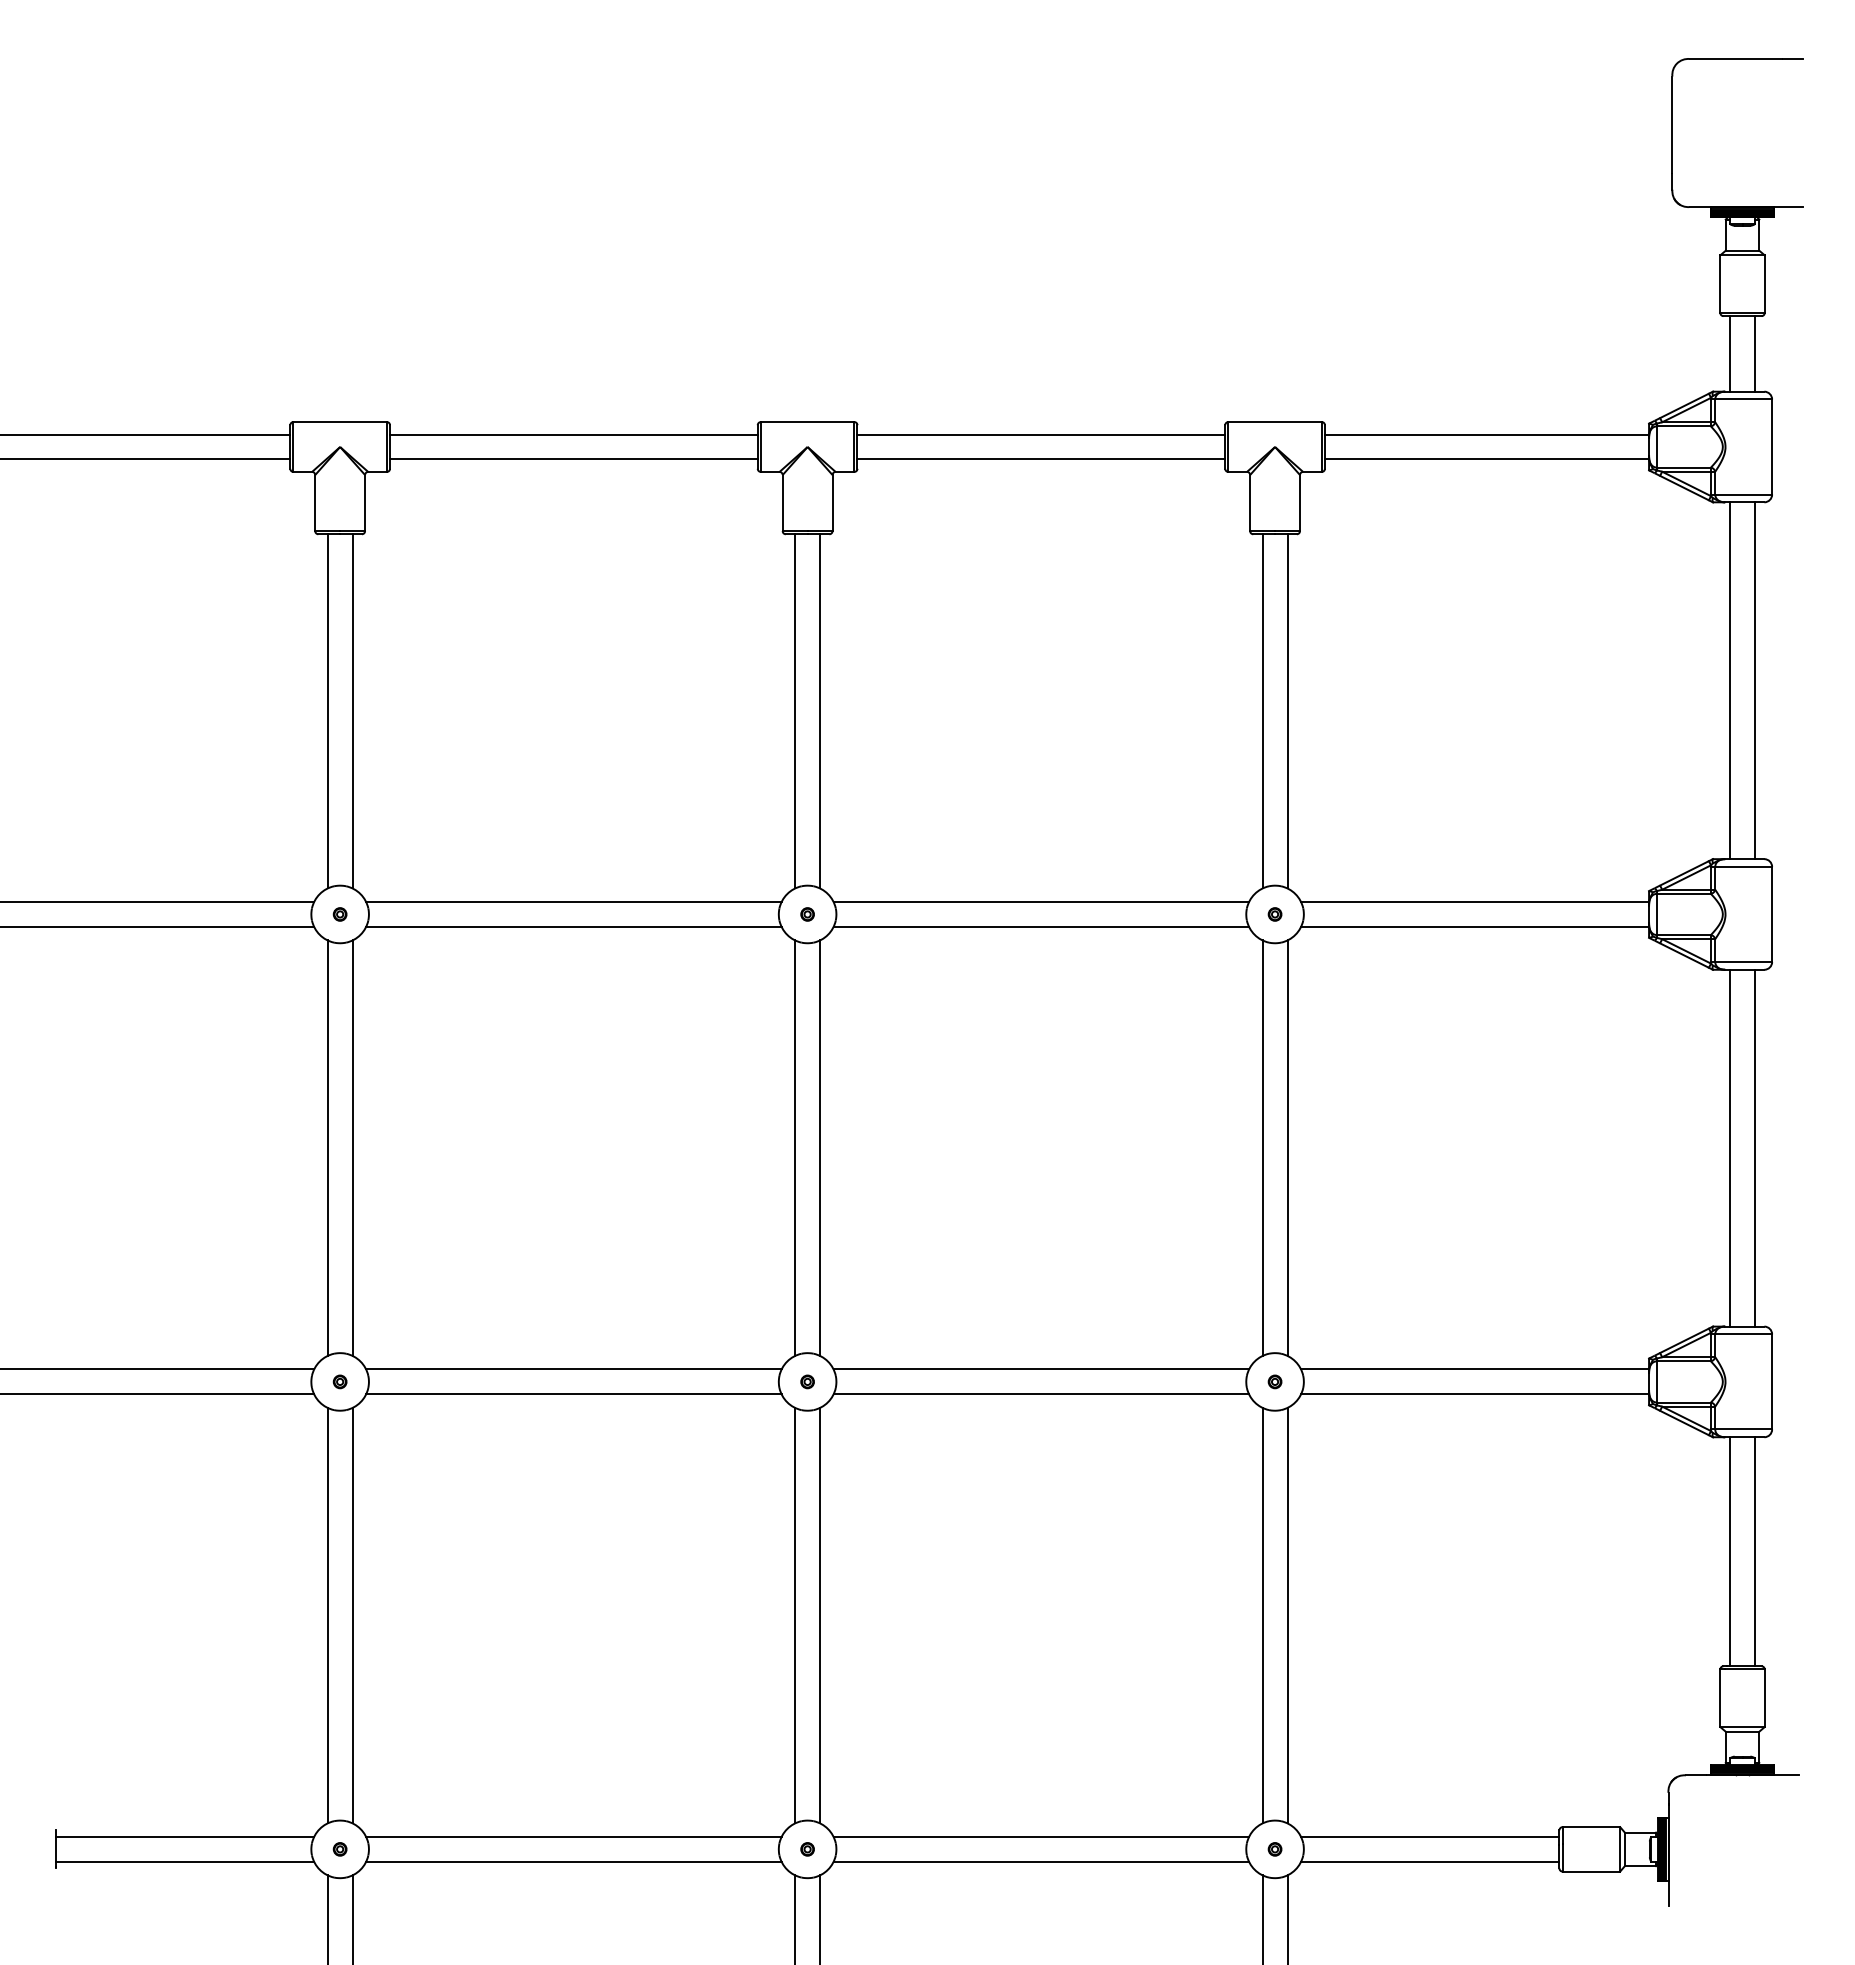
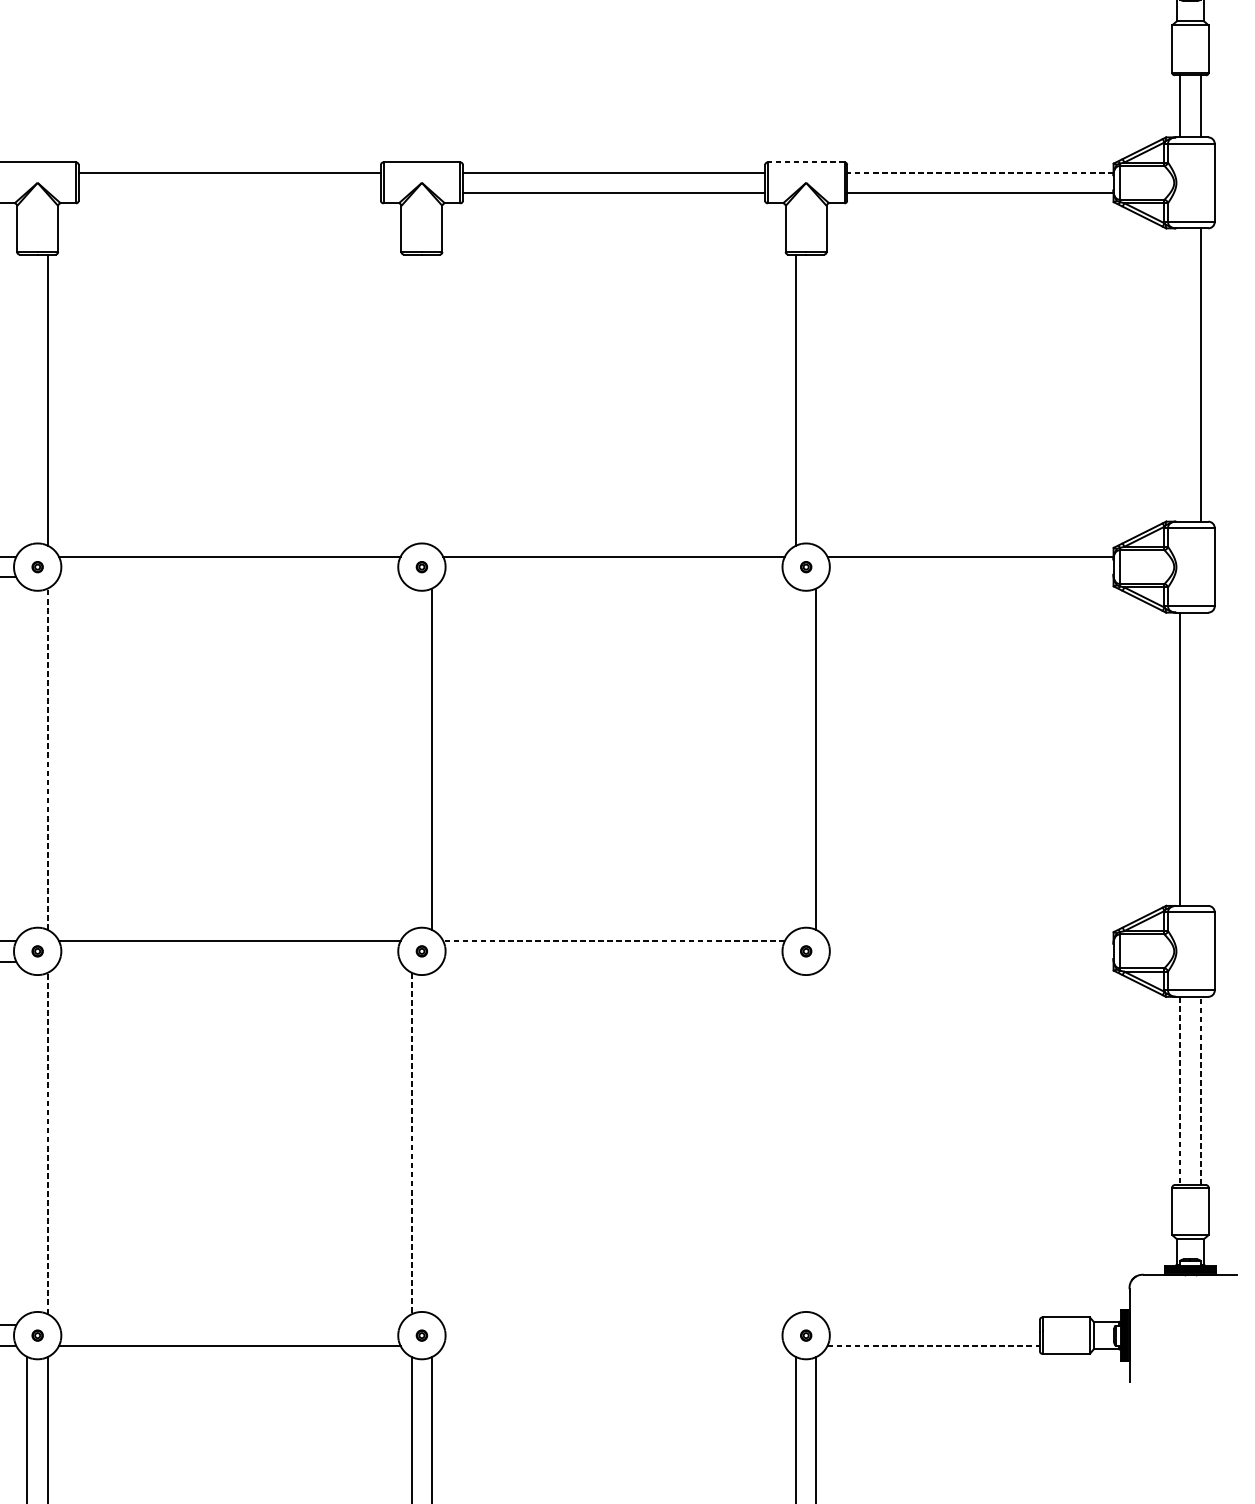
line: (1275, 422) -> (806, 162), solid -> dashed
line: (1486, 434) -> (979, 172), solid -> dashed
line: (573, 459) -> (229, 193), removed
line: (1730, 680) -> (1180, 374), removed
line: (327, 711) -> (27, 400), removed
line: (795, 711) -> (411, 400), removed
line: (820, 711) -> (432, 400), removed
line: (1287, 711) -> (816, 400), removed
line: (573, 926) -> (229, 577), removed
line: (1041, 926) -> (614, 577), removed
line: (1475, 926) -> (970, 577), removed
line: (327, 1147) -> (27, 758), removed
line: (795, 1147) -> (411, 758), removed
line: (1262, 1147) -> (795, 758), removed
line: (1755, 1147) -> (1201, 758), removed
line: (352, 1148) -> (47, 759), solid -> dashed
line: (1041, 1369) -> (614, 941), solid -> dashed
line: (1475, 1369) -> (970, 941), removed
line: (573, 1394) -> (229, 961), removed
line: (1041, 1394) -> (614, 961), removed
line: (1475, 1394) -> (970, 961), removed
line: (1730, 1551) -> (1180, 1090), solid -> dashed
line: (1755, 1551) -> (1201, 1090), solid -> dashed
line: (327, 1615) -> (27, 1143), removed
line: (352, 1615) -> (47, 1143), solid -> dashed
line: (795, 1615) -> (411, 1143), solid -> dashed
line: (820, 1615) -> (432, 1143), removed
line: (1262, 1615) -> (795, 1143), removed
line: (1287, 1615) -> (816, 1143), removed
line: (573, 1836) -> (229, 1325), removed
line: (1041, 1836) -> (614, 1325), removed
line: (1430, 1836) -> (933, 1325), removed
line: (1041, 1861) -> (614, 1345), removed
line: (1430, 1861) -> (933, 1345), solid -> dashed

